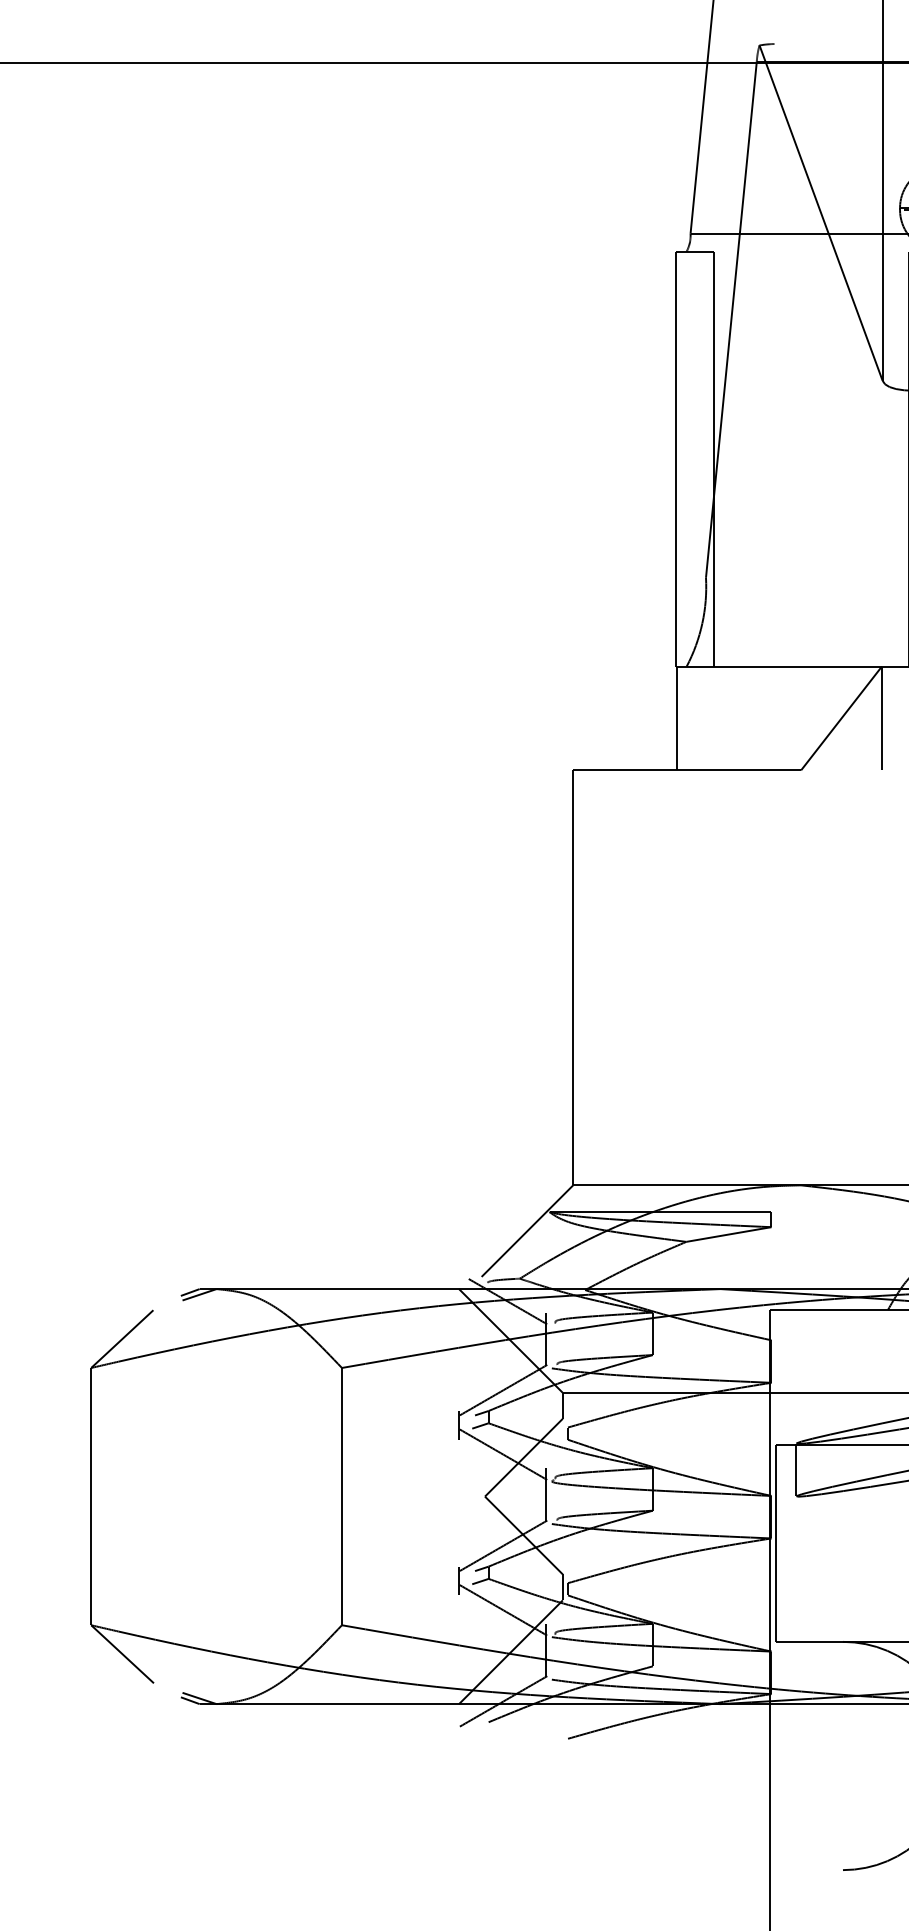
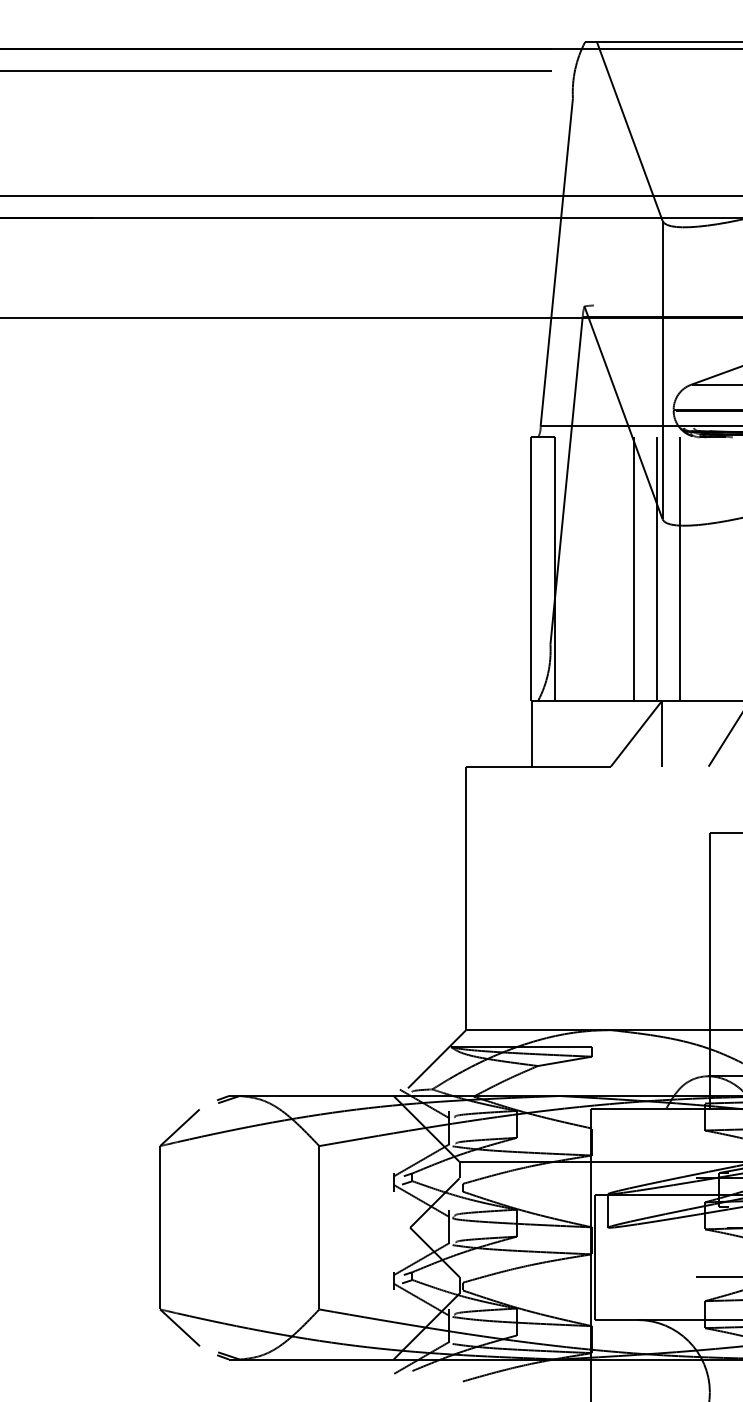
line: (836, 458) -> (633, 568), added
line: (874, 458) -> (657, 568), added

